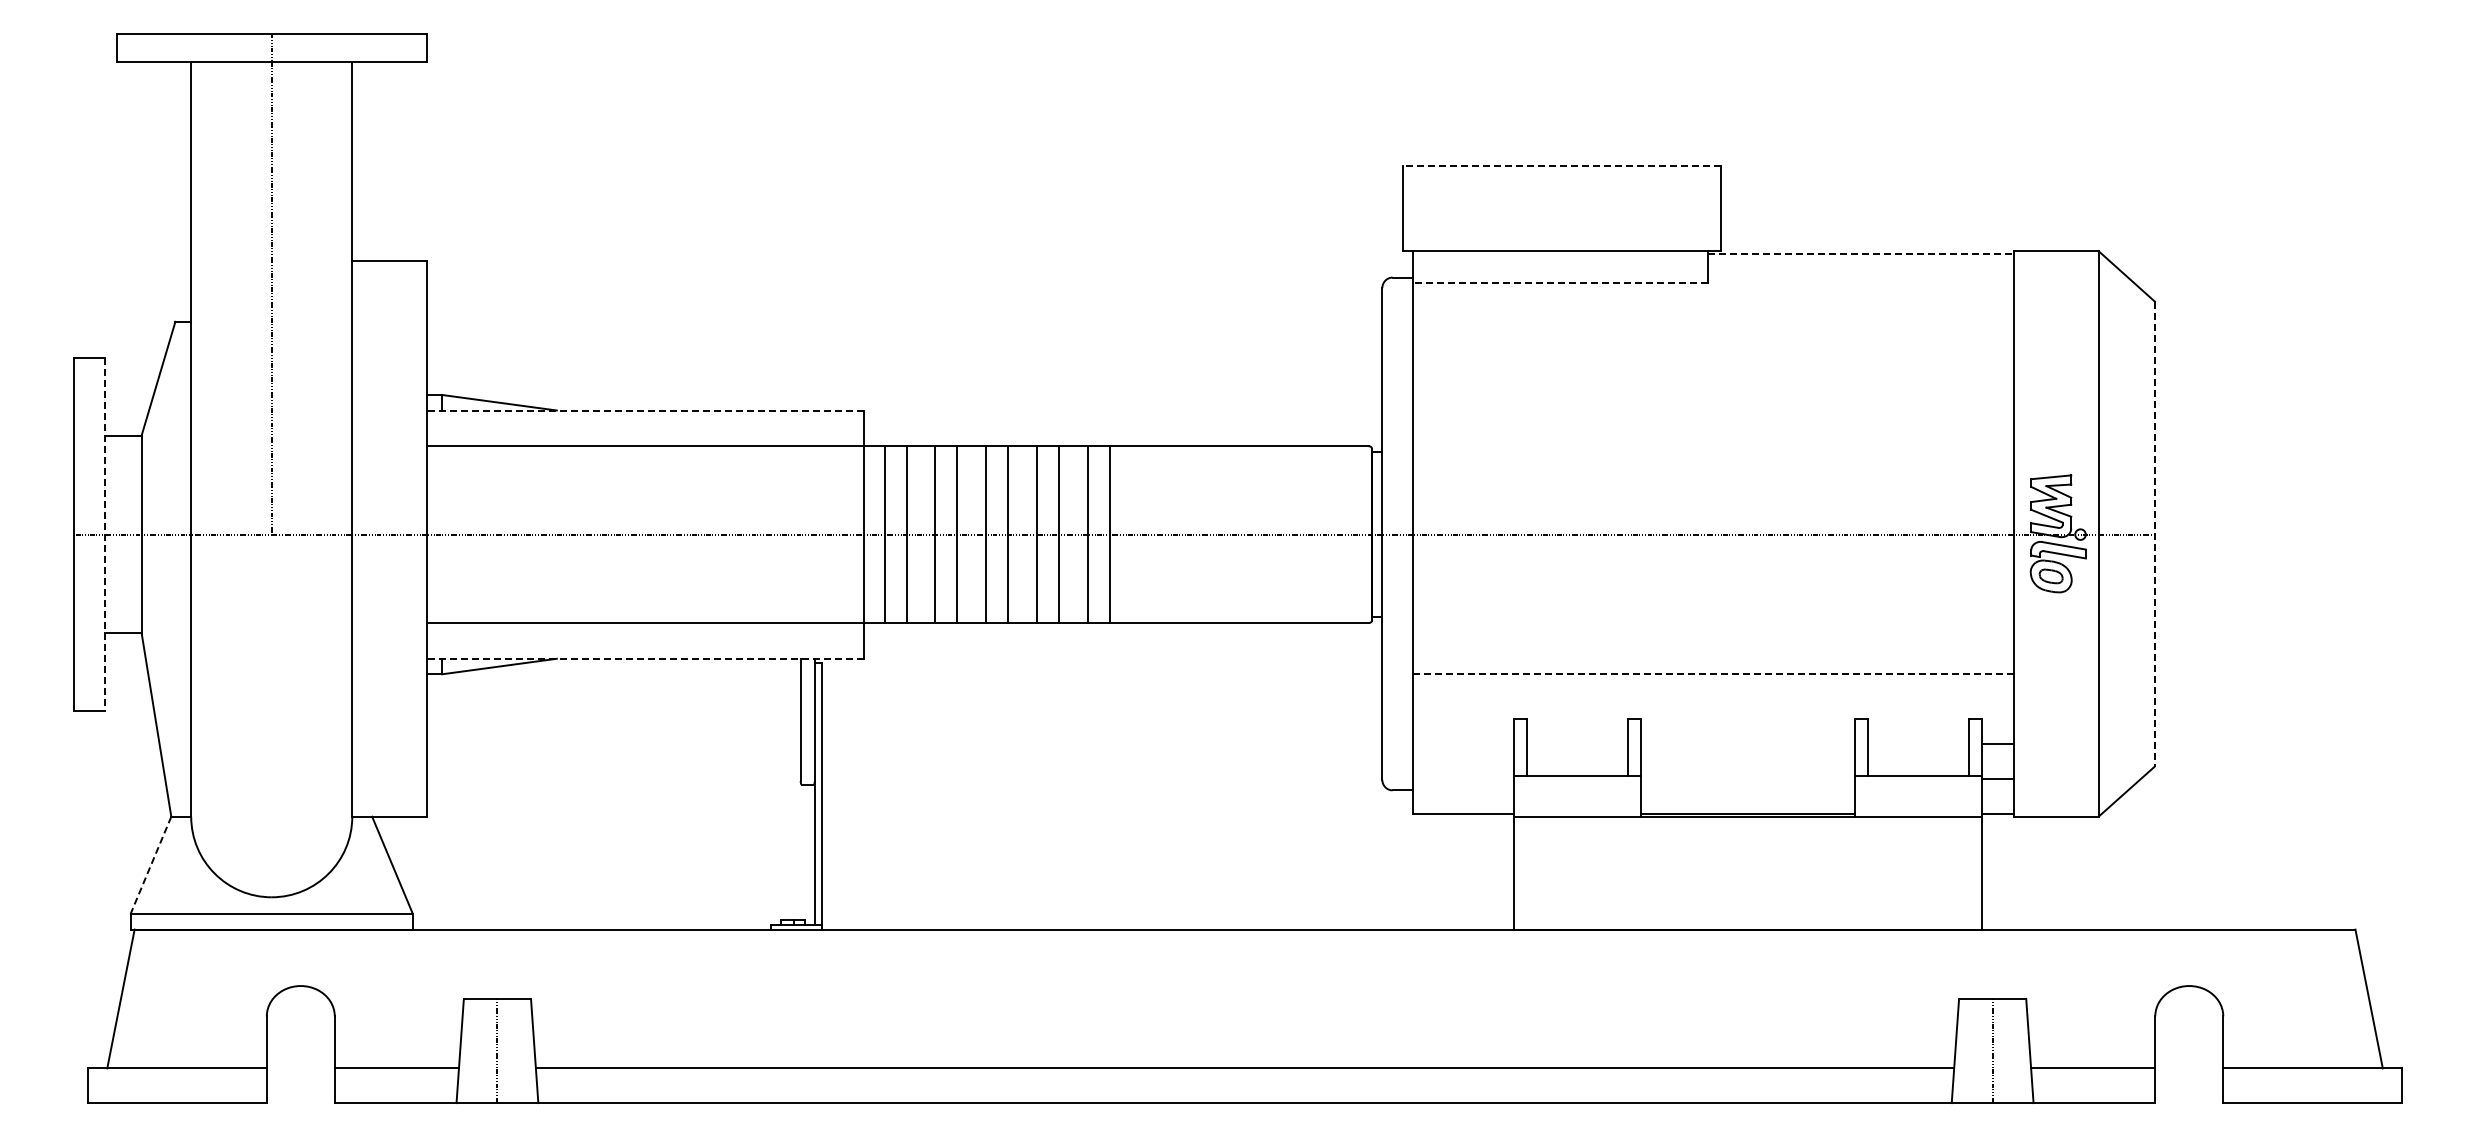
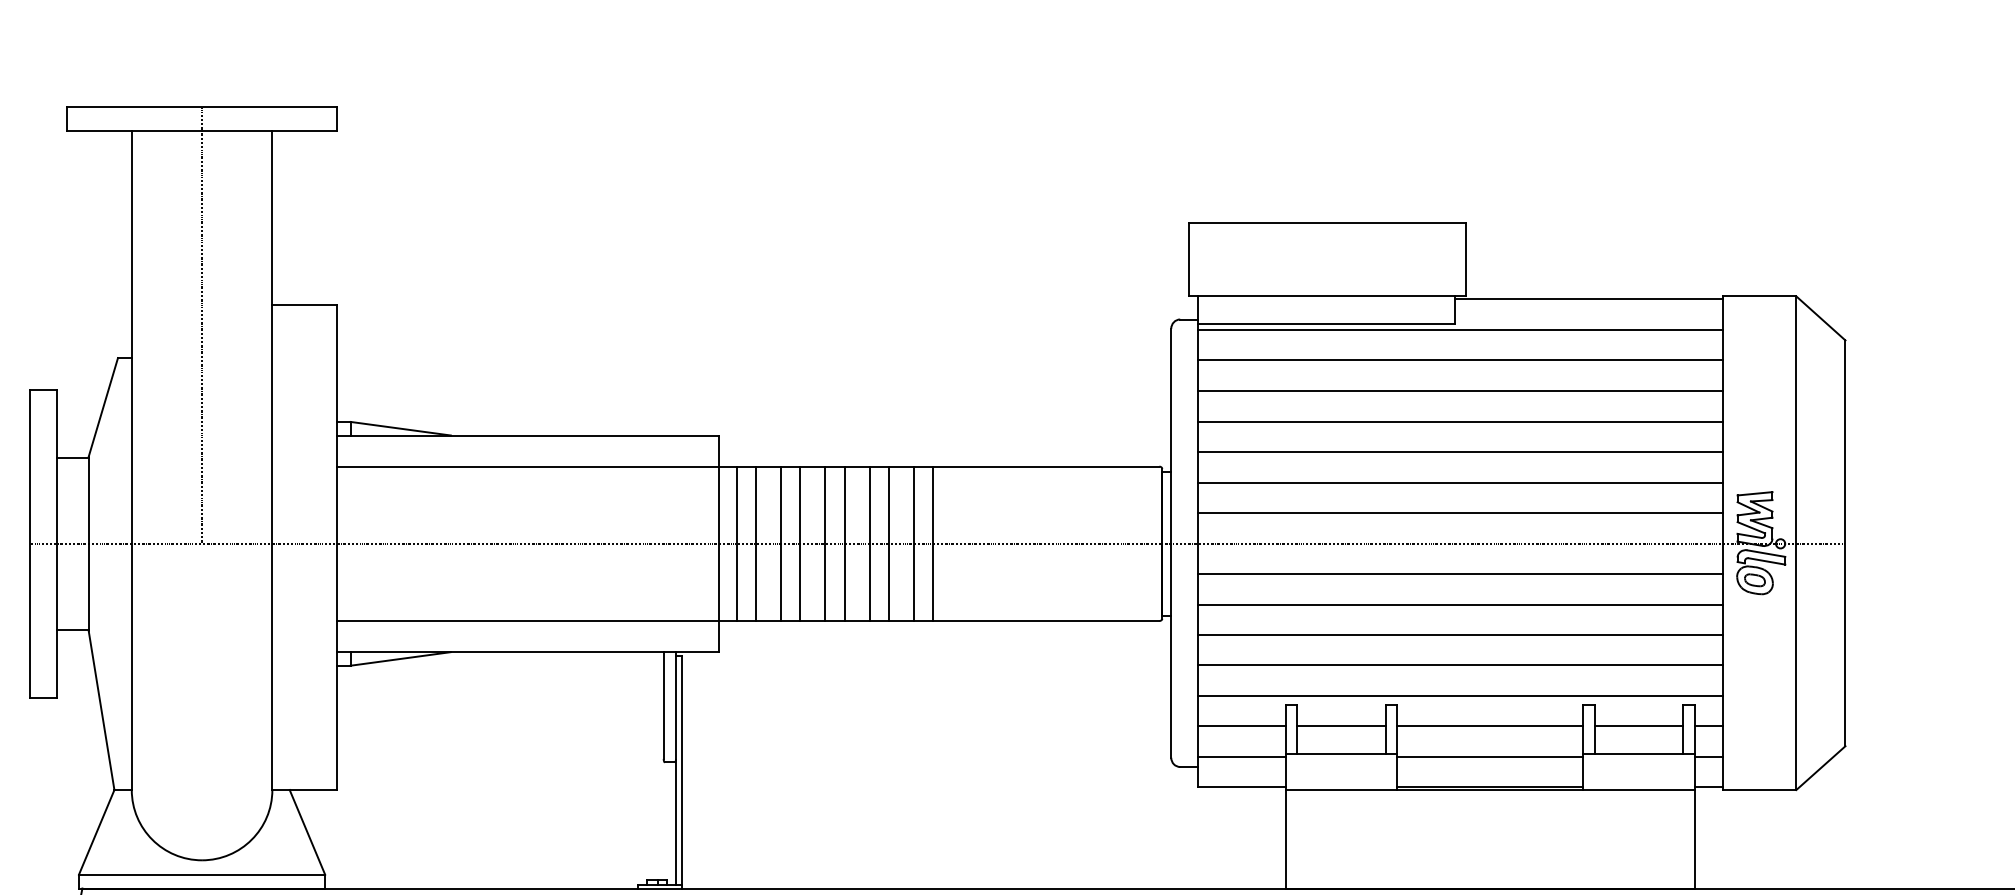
line: (1561, 166) -> (1327, 222), dashed -> solid
line: (1861, 254) -> (1589, 299), dashed -> solid
line: (1559, 283) -> (1325, 324), dashed -> solid
line: (1713, 289) -> (1460, 329), added
line: (1713, 324) -> (1460, 360), added
line: (1713, 359) -> (1460, 390), added
line: (1713, 394) -> (1460, 421), added
line: (645, 410) -> (528, 435), dashed -> solid
line: (1713, 429) -> (1460, 452), added
line: (1713, 464) -> (1460, 482), added
line: (1713, 499) -> (1460, 513), added
line: (2154, 534) -> (1845, 543), dashed -> solid
line: (105, 535) -> (56, 544), dashed -> solid
line: (1713, 569) -> (1460, 574), added
line: (1713, 604) -> (1460, 604), added
line: (1713, 639) -> (1460, 635), added
line: (645, 658) -> (528, 651), dashed -> solid
line: (1713, 674) -> (1460, 665), dashed -> solid
line: (1713, 708) -> (1460, 695), added
line: (1463, 743) -> (1242, 726), added
line: (1577, 743) -> (1341, 726), added
line: (1747, 743) -> (1489, 726), added
line: (1918, 743) -> (1639, 726), added
line: (1463, 778) -> (1242, 756), added
line: (1747, 778) -> (1489, 756), added
line: (151, 865) -> (97, 832), dashed -> solid

